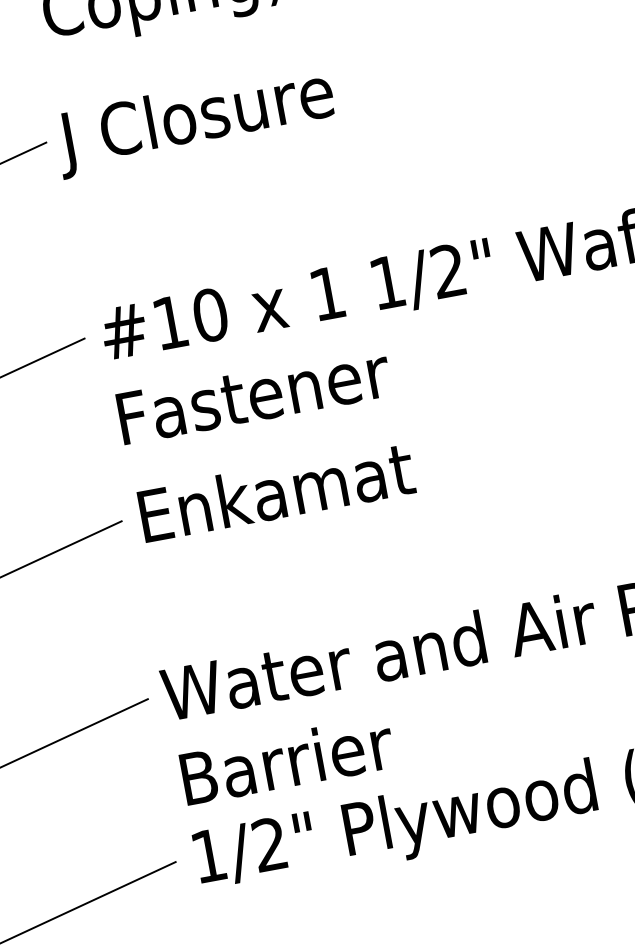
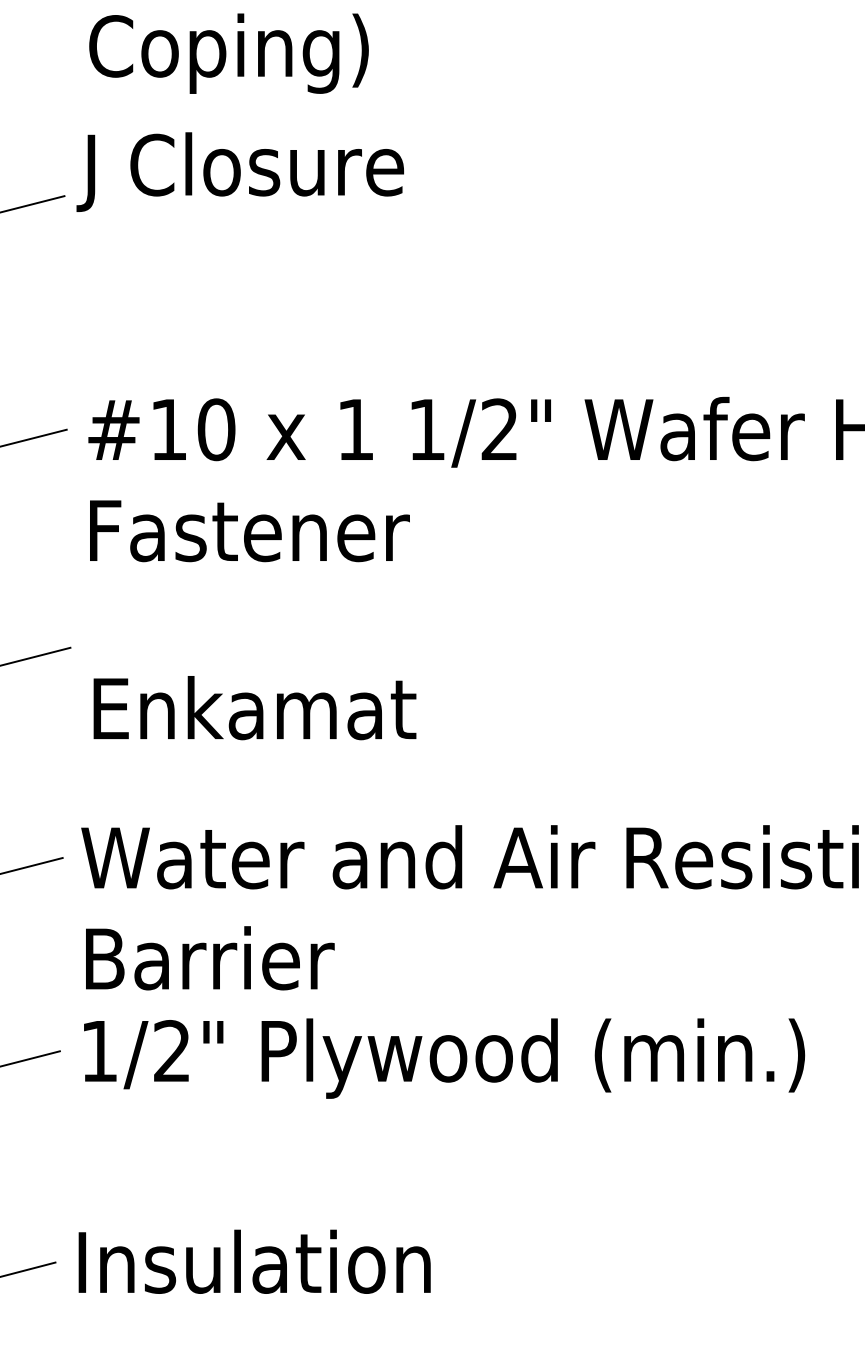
text: (194, 120) -> (239, 171), moved
text: (276, 492) -> (254, 708), moved

